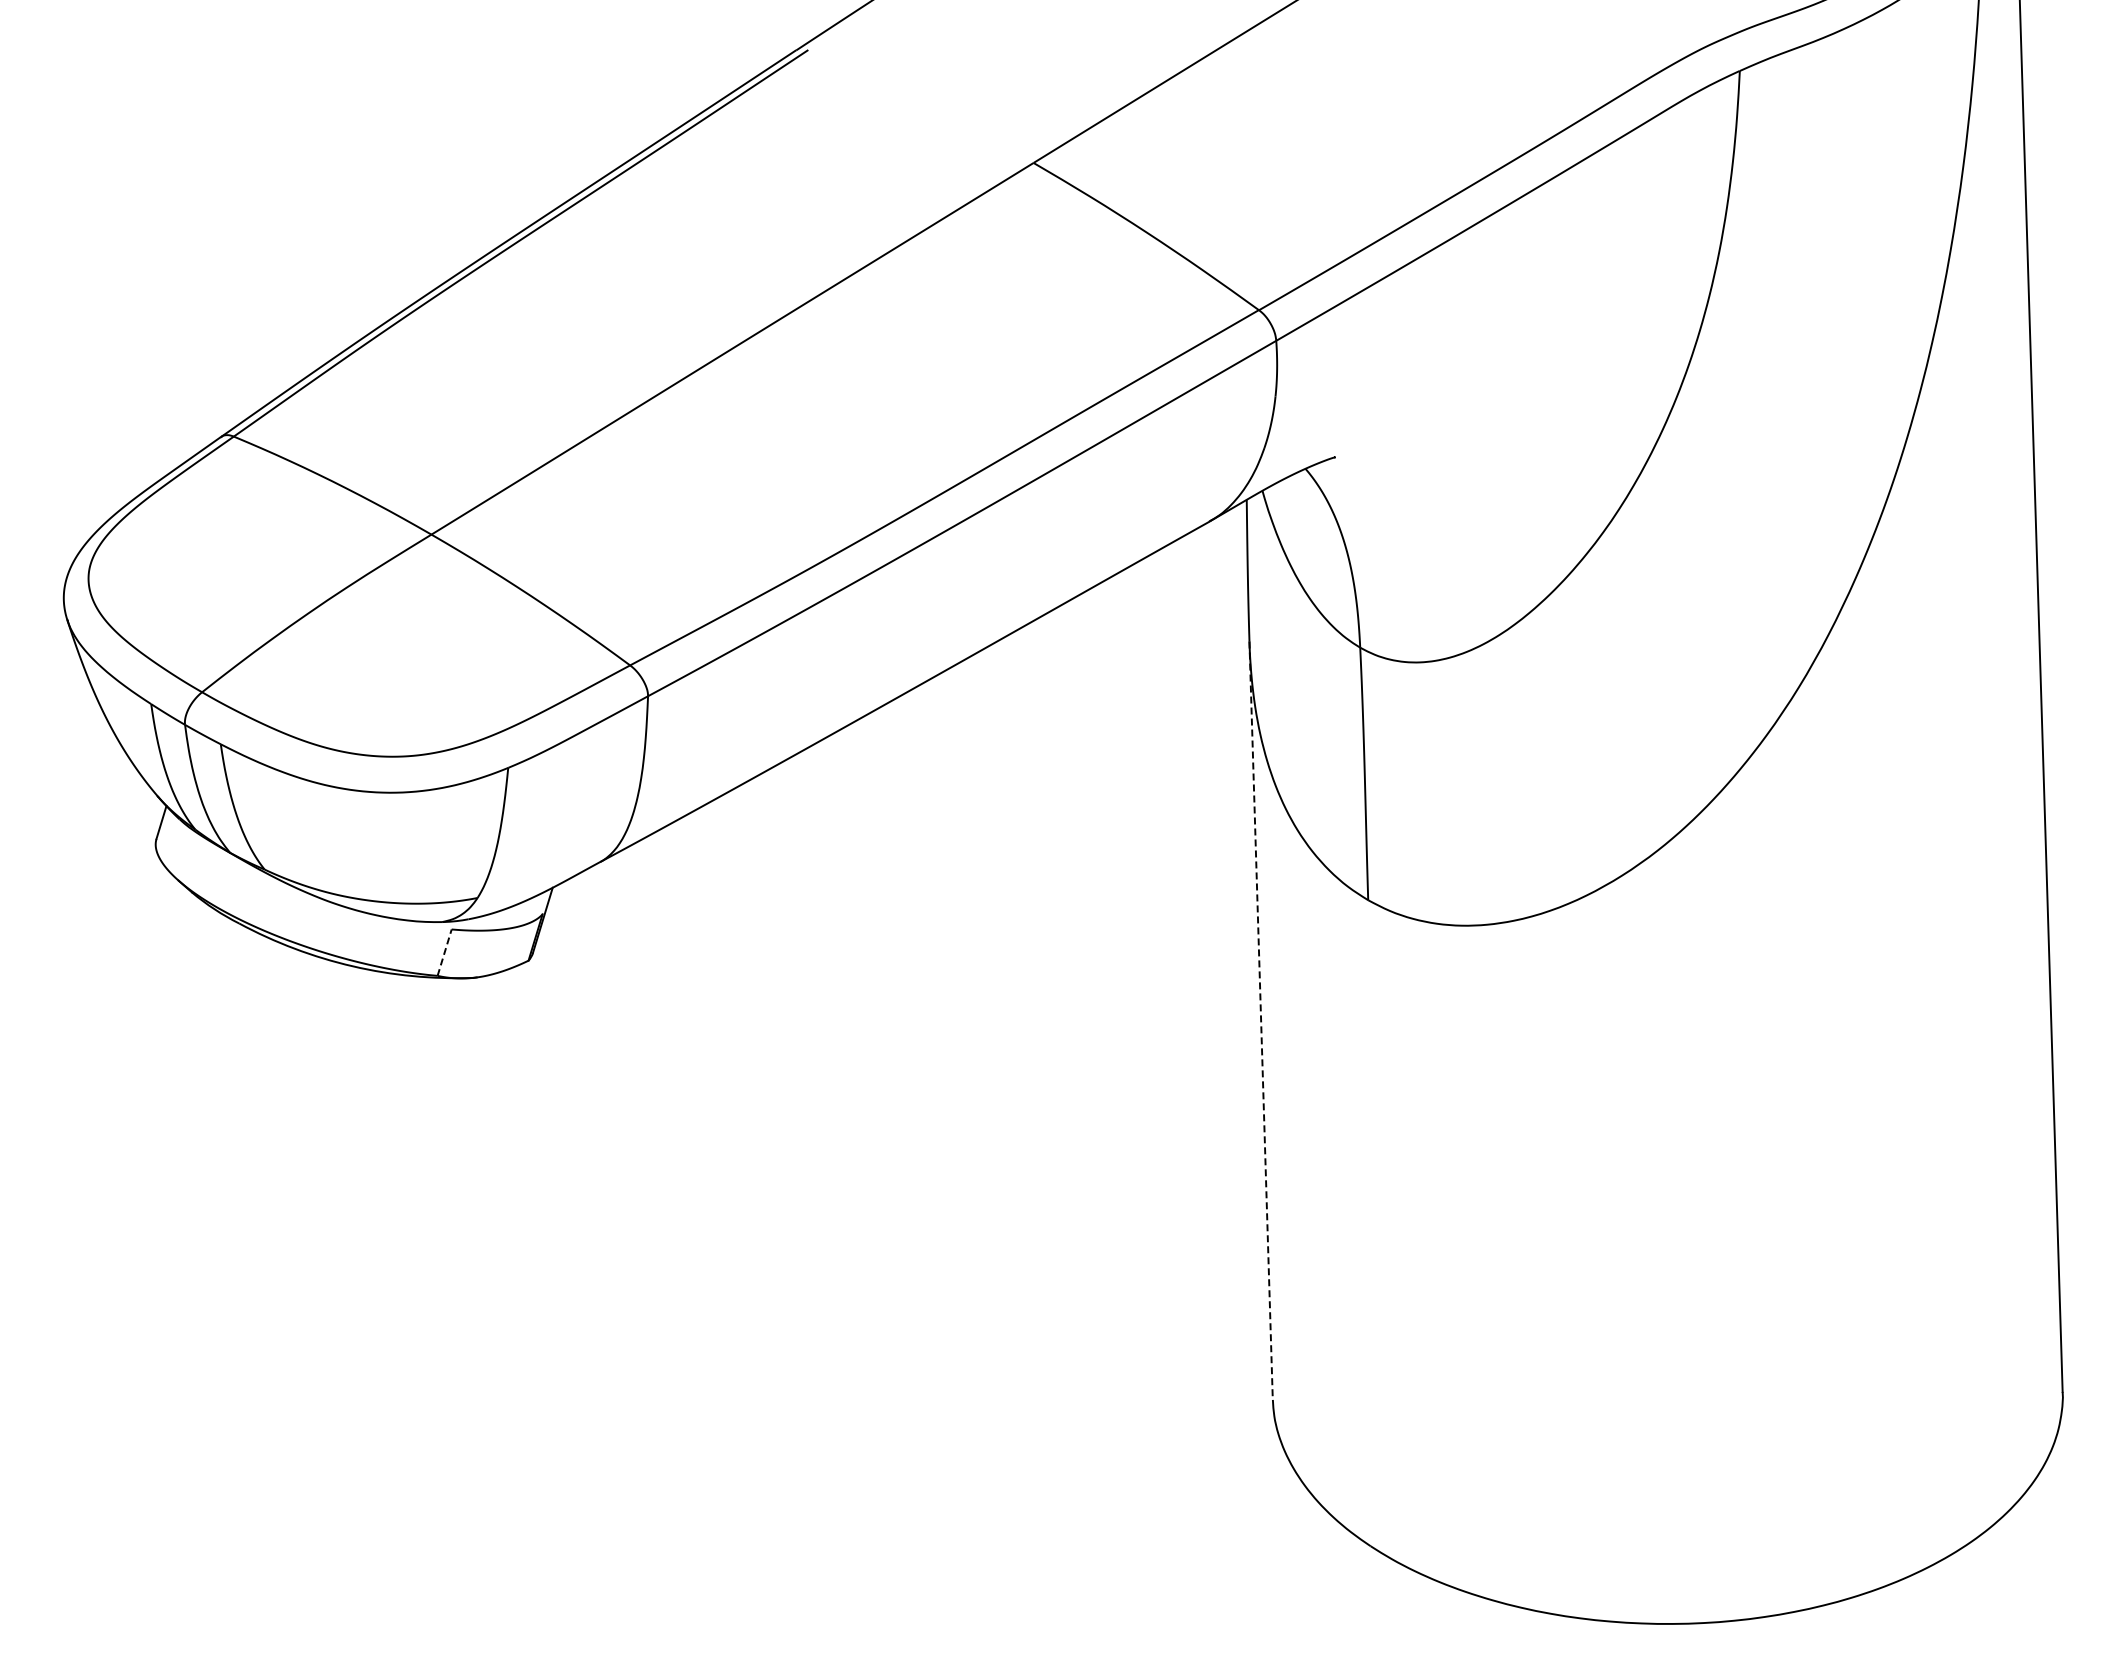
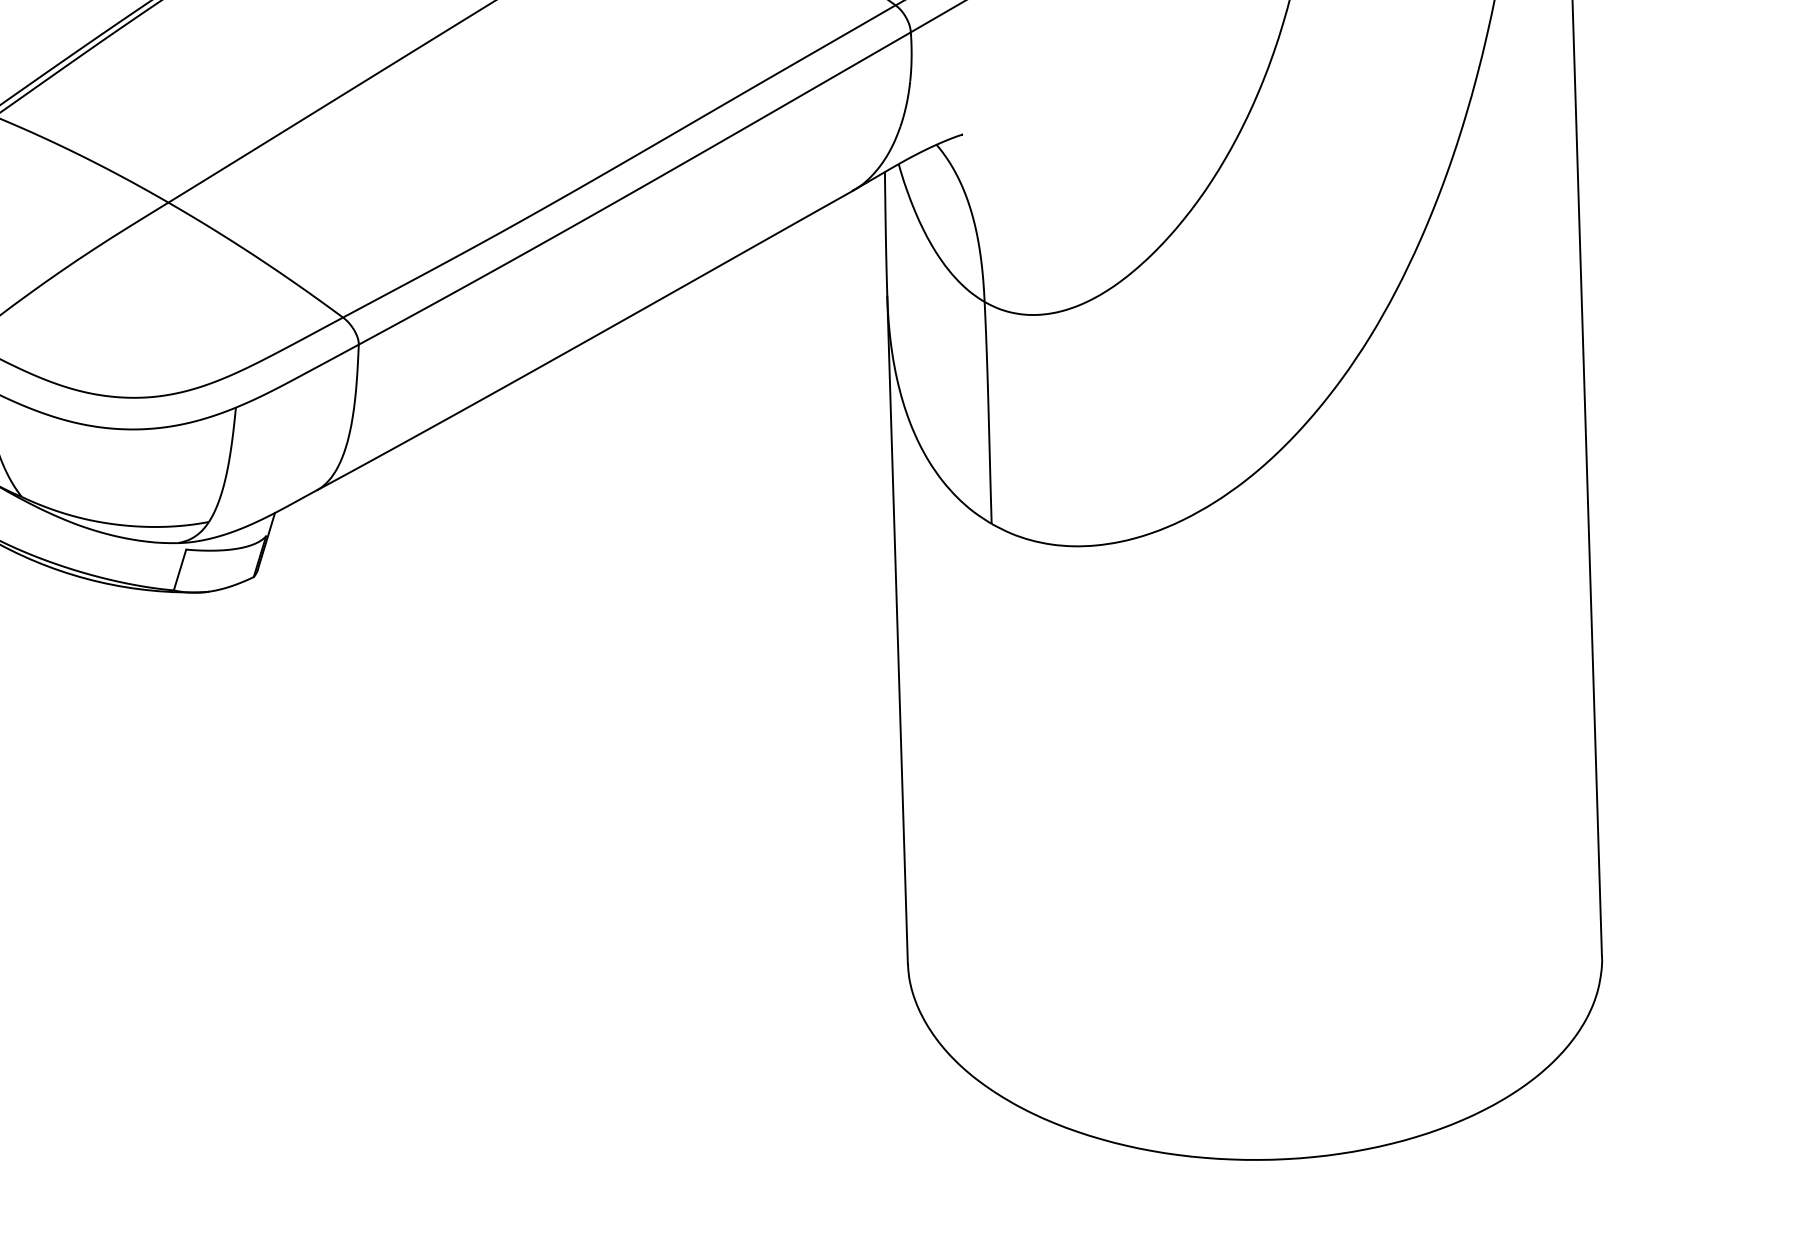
line: (444, 952) -> (179, 569), dashed -> solid
line: (1261, 1021) -> (897, 630), dashed -> solid

